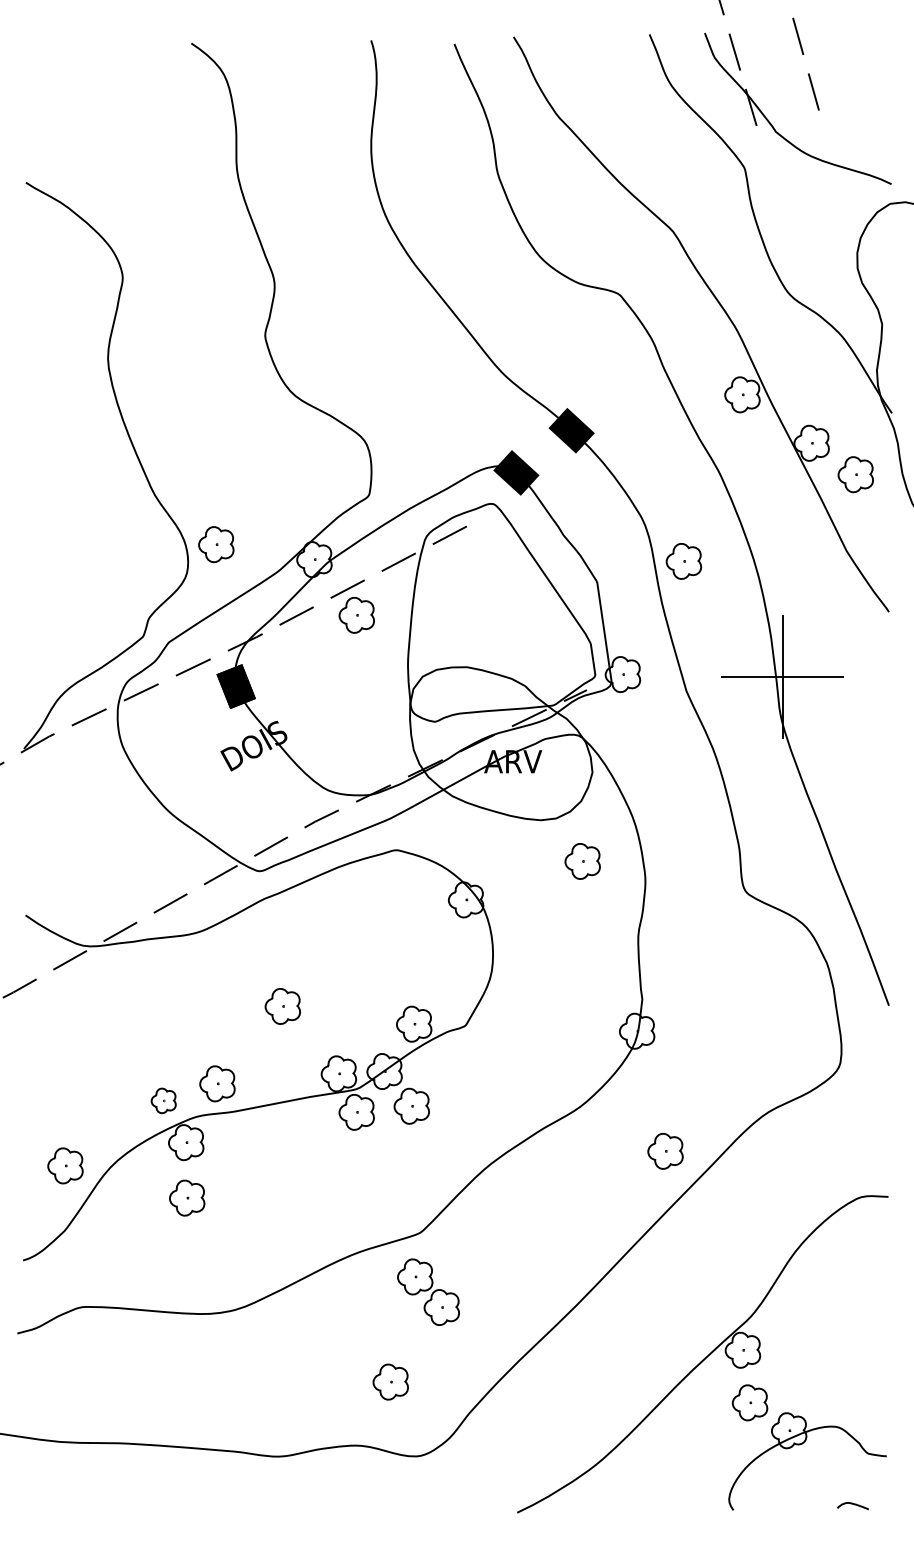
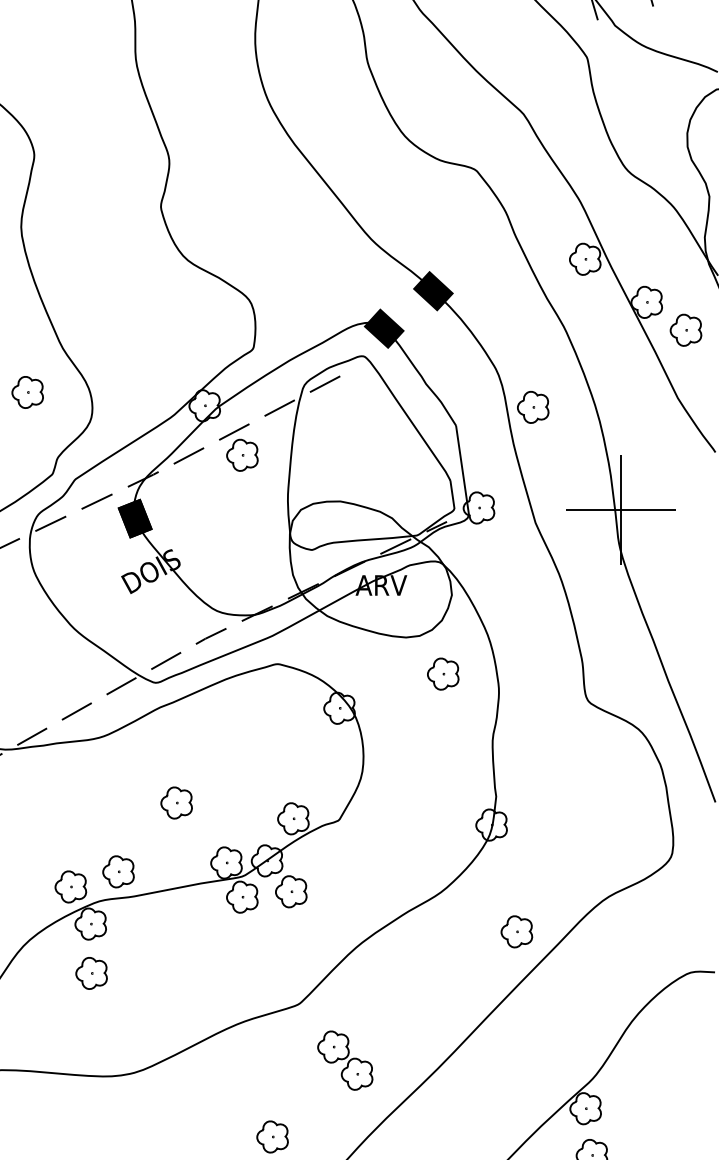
part: (216, 544) -> (27, 392), moved
part: (163, 1100) -> (70, 886), size x1.43
part: (428, 1291) -> (345, 1059), moved

